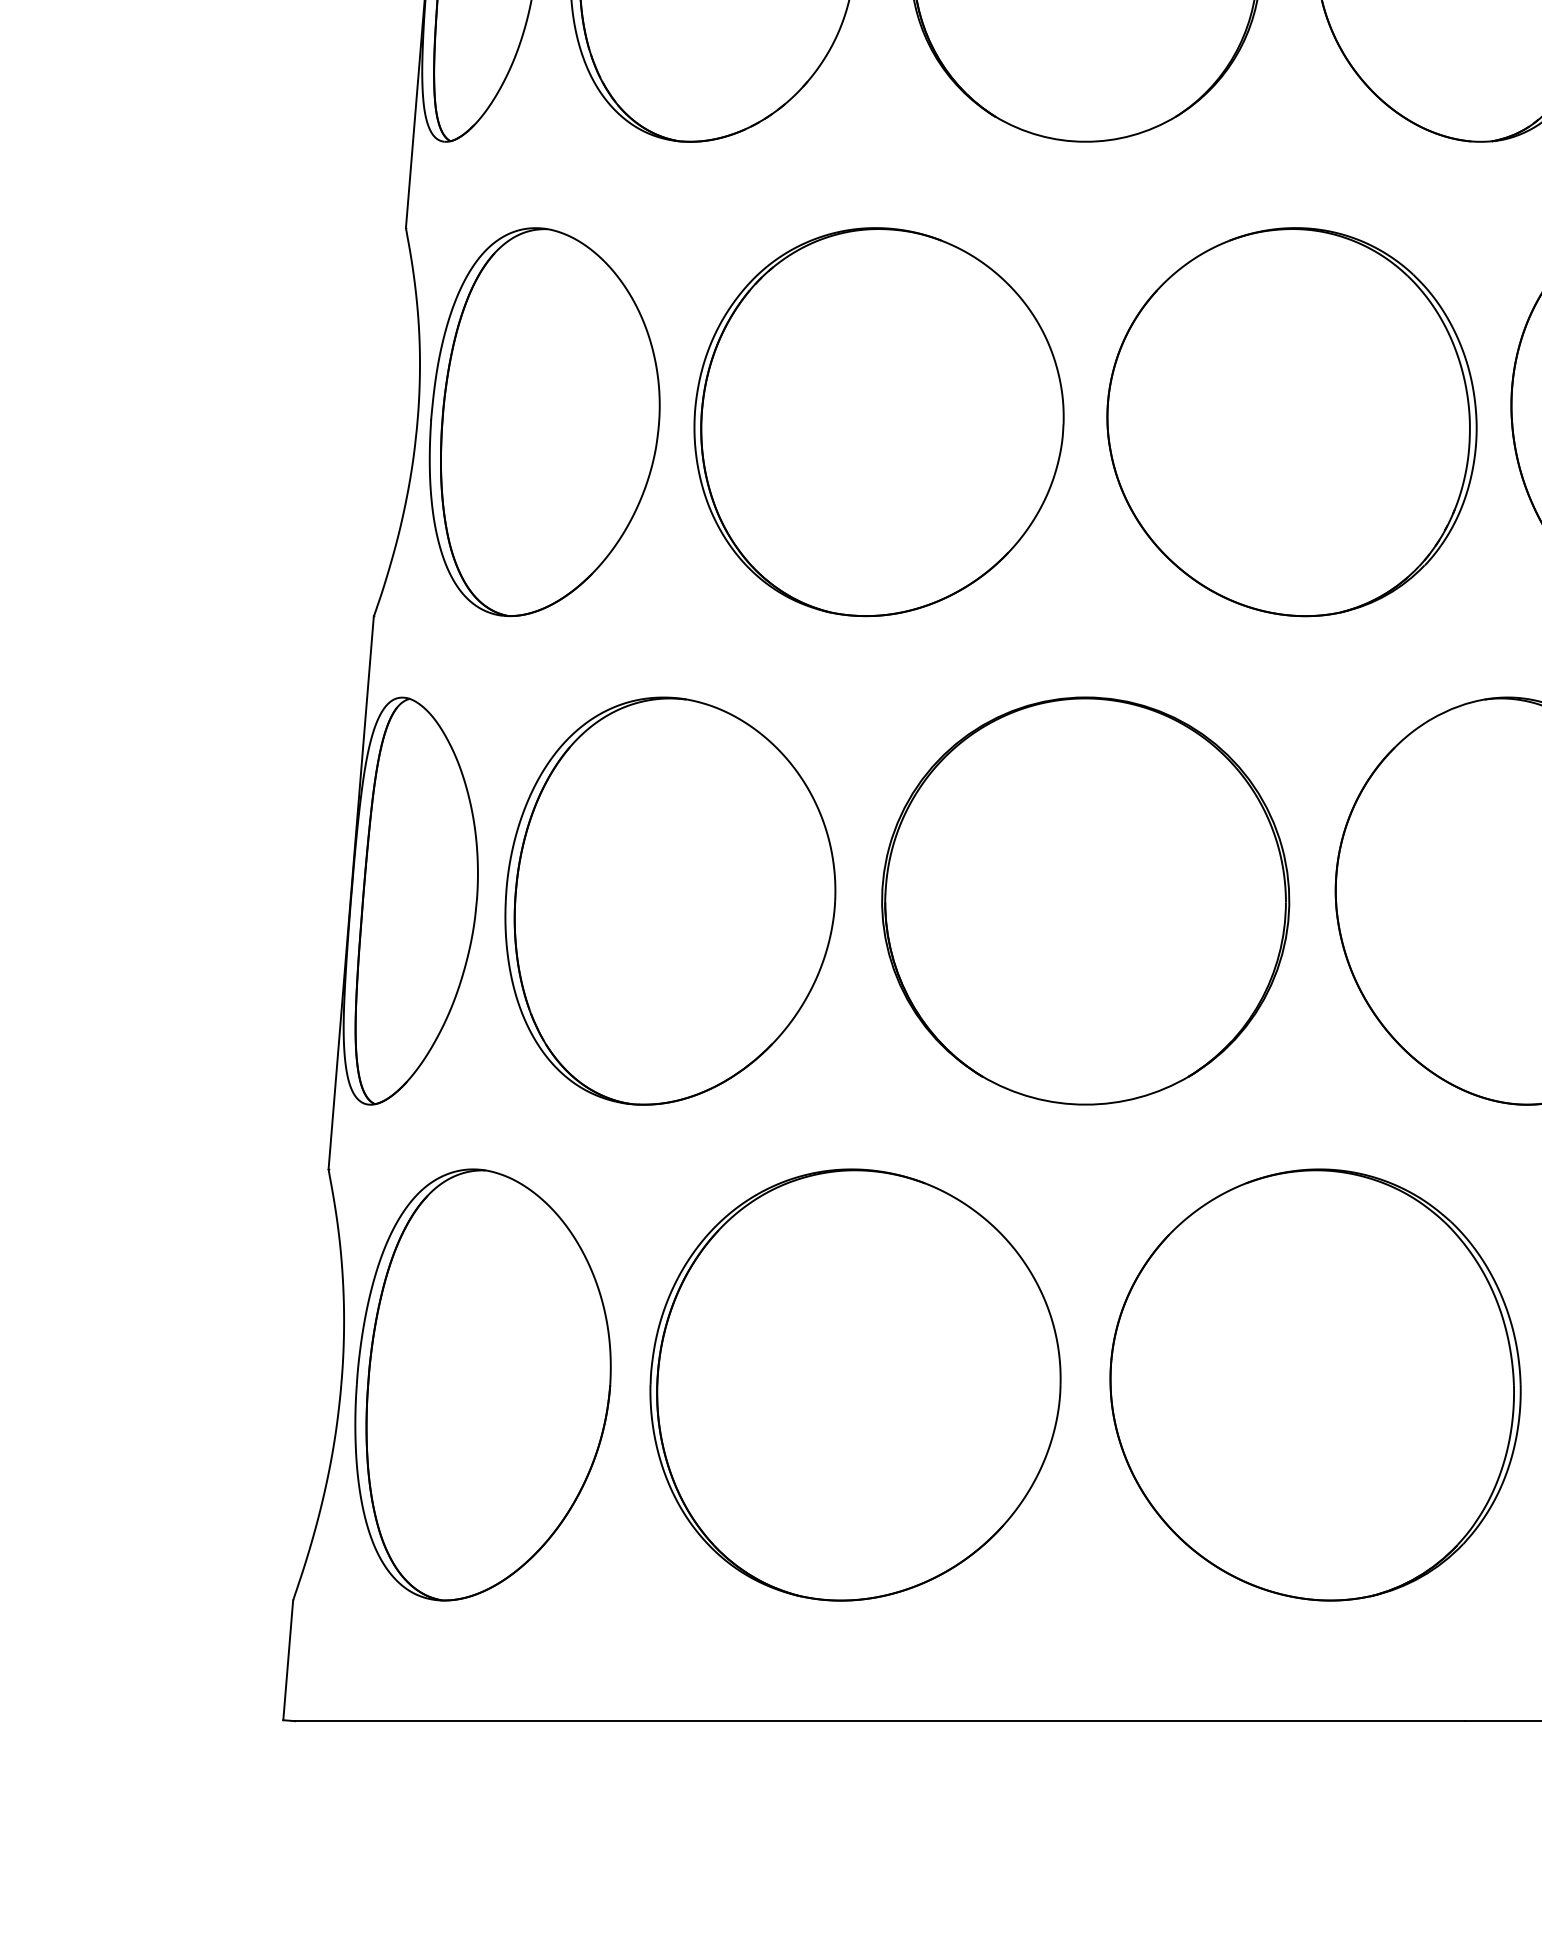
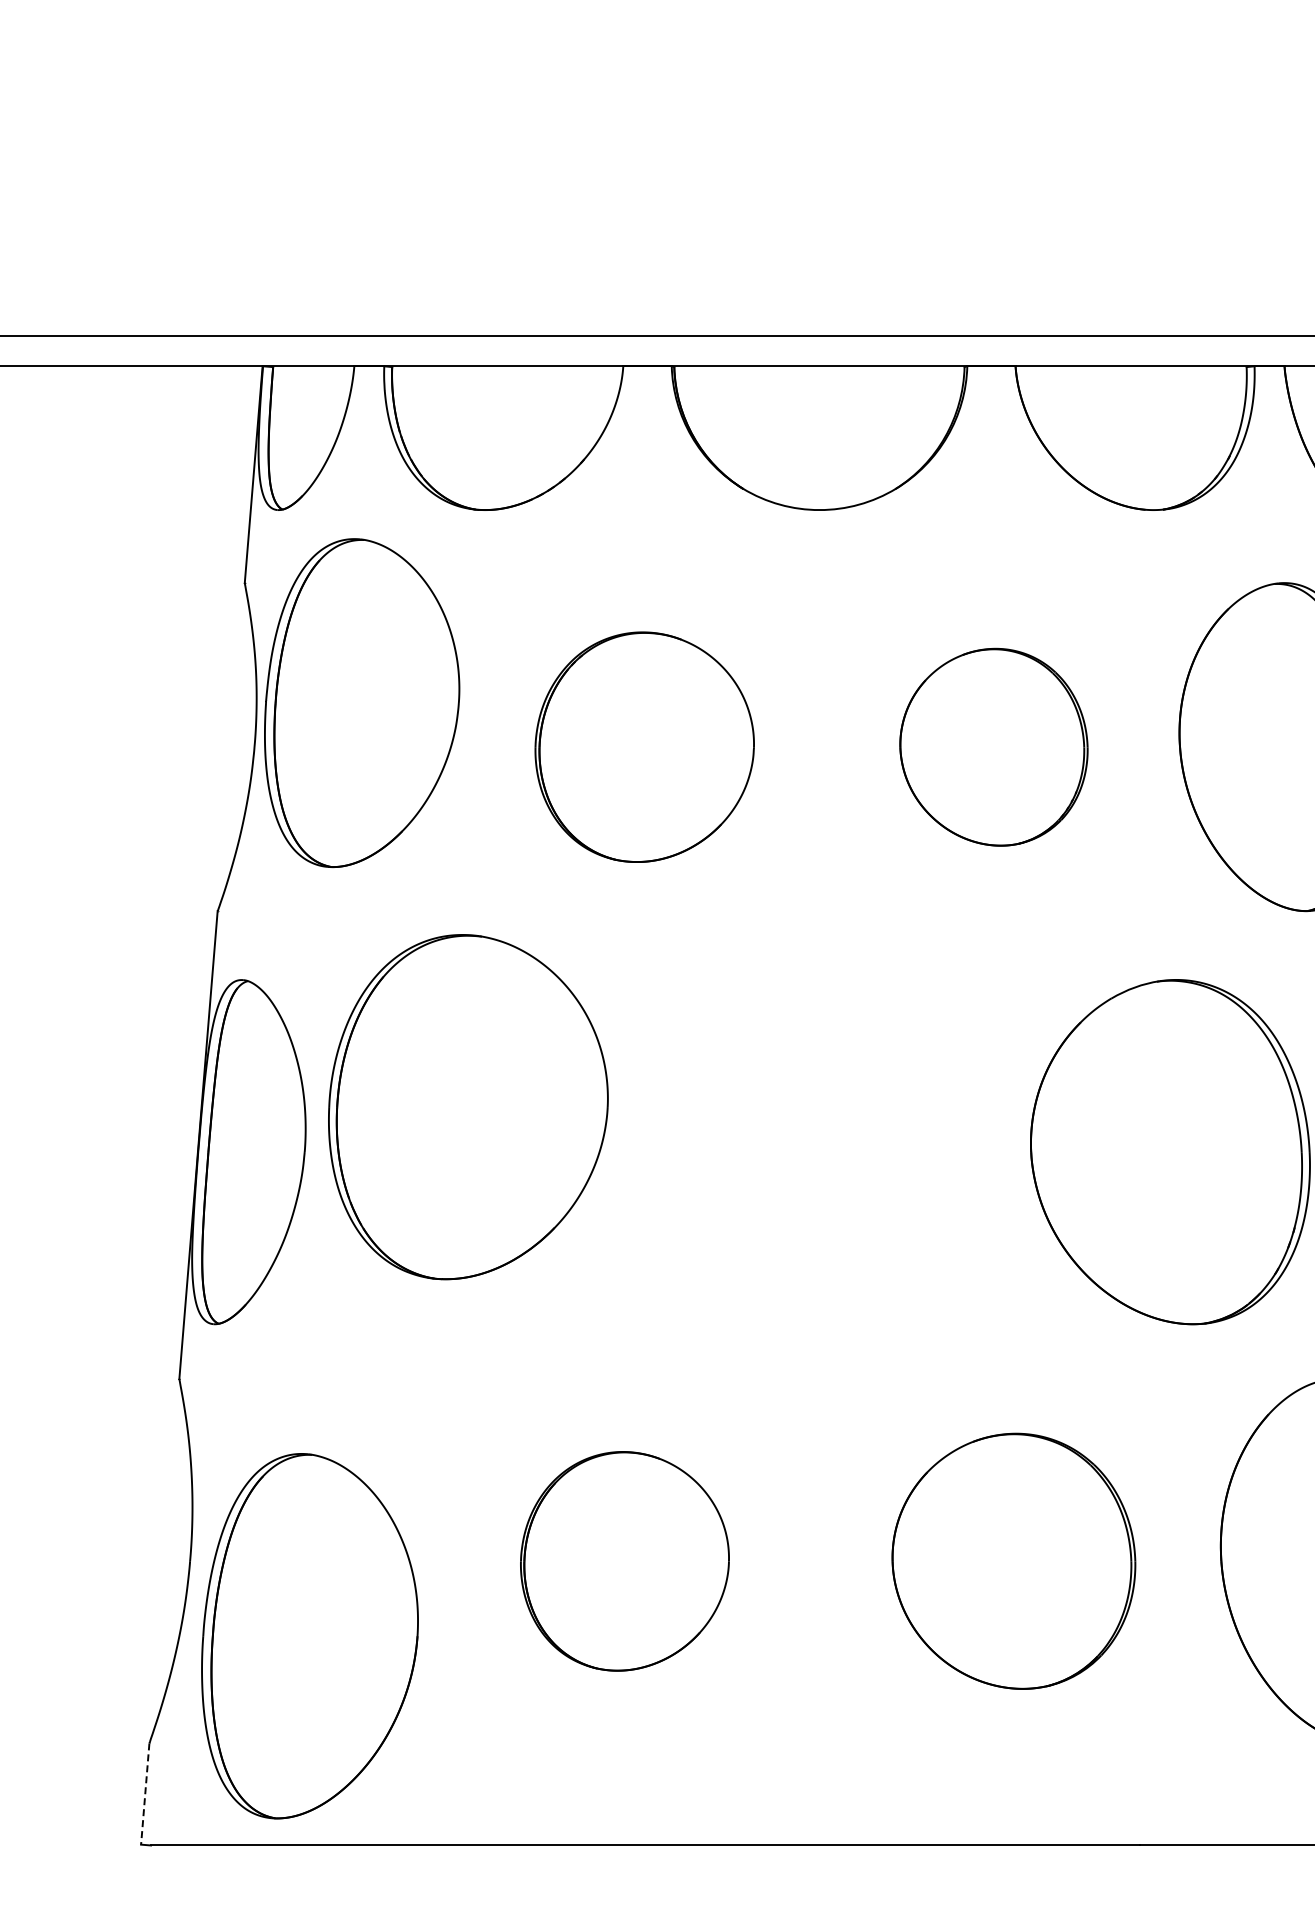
part: (545, 422) -> (362, 703), moved
part: (878, 422) -> (644, 747), size x0.7
part: (1291, 422) -> (993, 747), size x0.6
part: (1085, 900) -> (819, 1151), removed
part: (670, 901) -> (468, 1107), moved
part: (482, 1385) -> (309, 1636), moved
part: (855, 1385) -> (624, 1561), size x0.6
part: (1315, 1385) -> (1013, 1561), size x0.7
line: (288, 1660) -> (145, 1794), solid -> dashed

